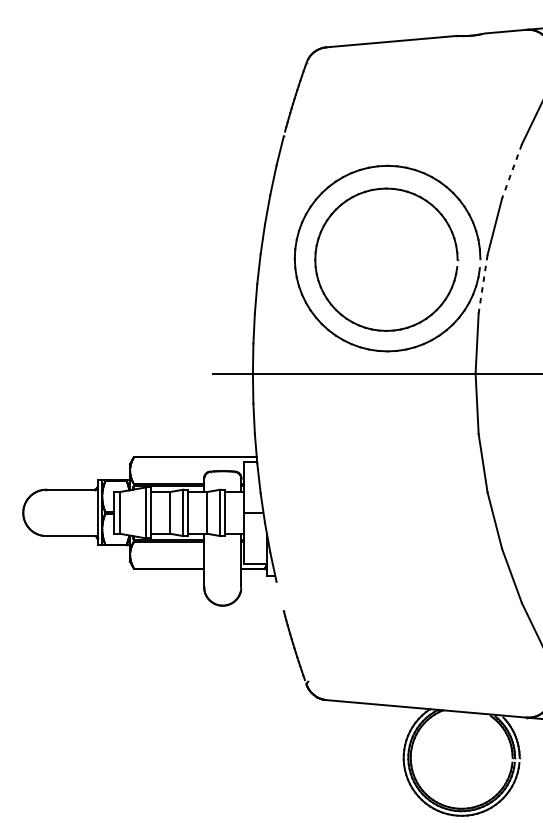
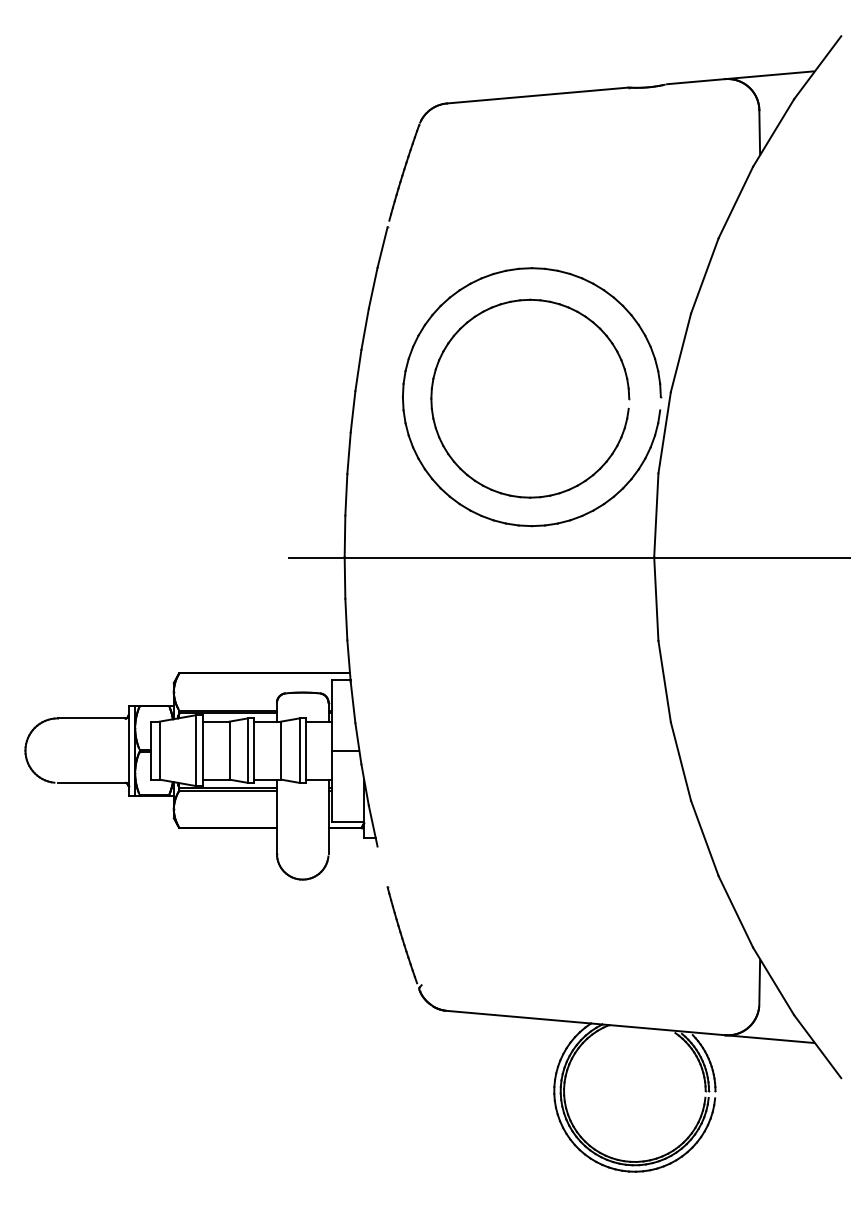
line: (511, 171) -> (704, 276), dashed -> solid
line: (483, 284) -> (664, 433), dashed -> solid

